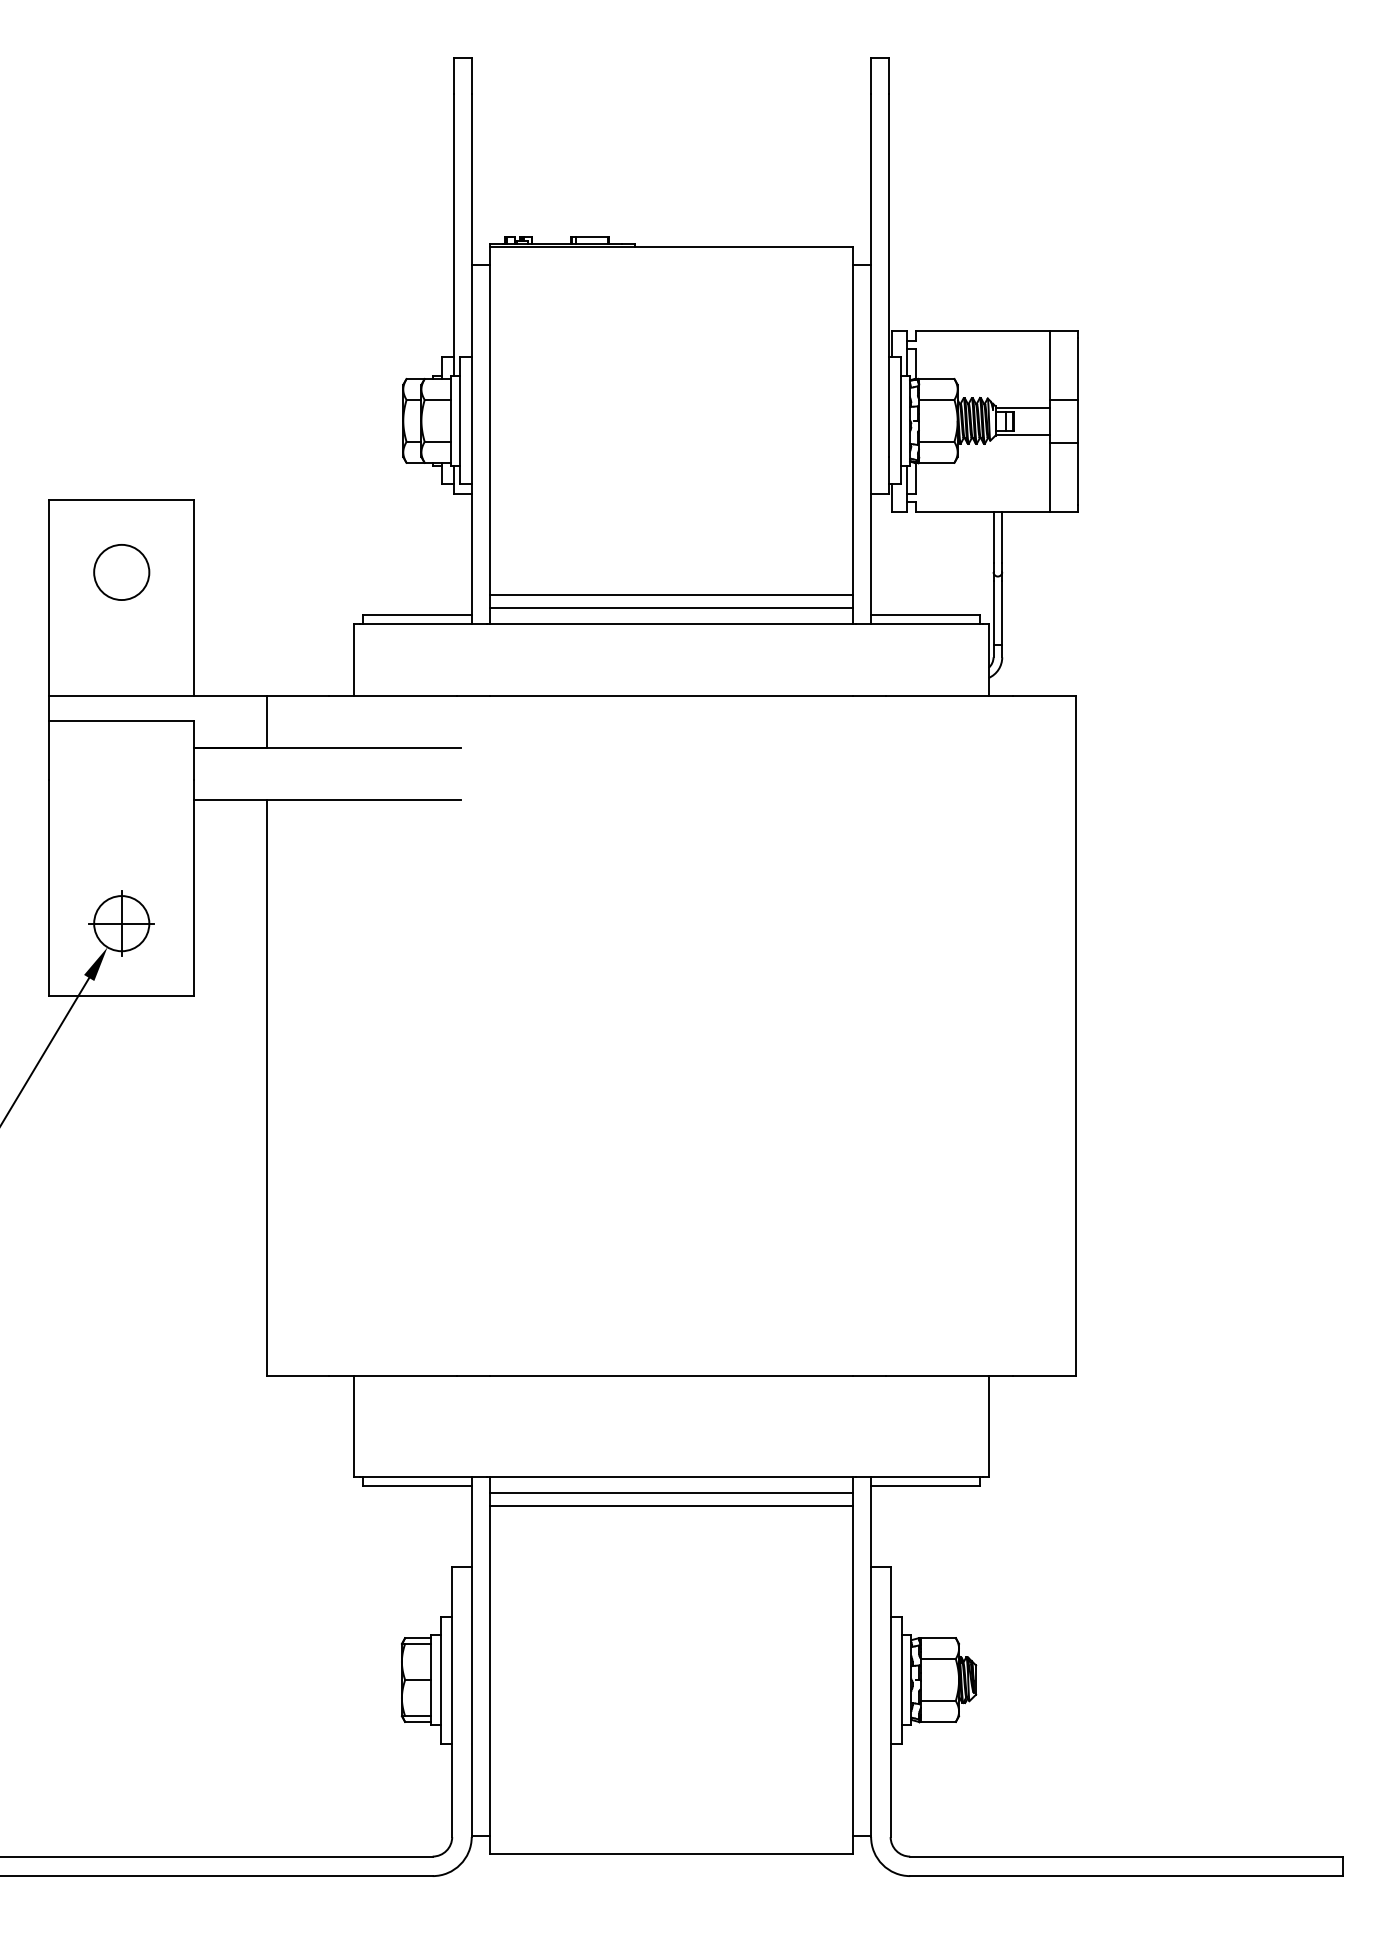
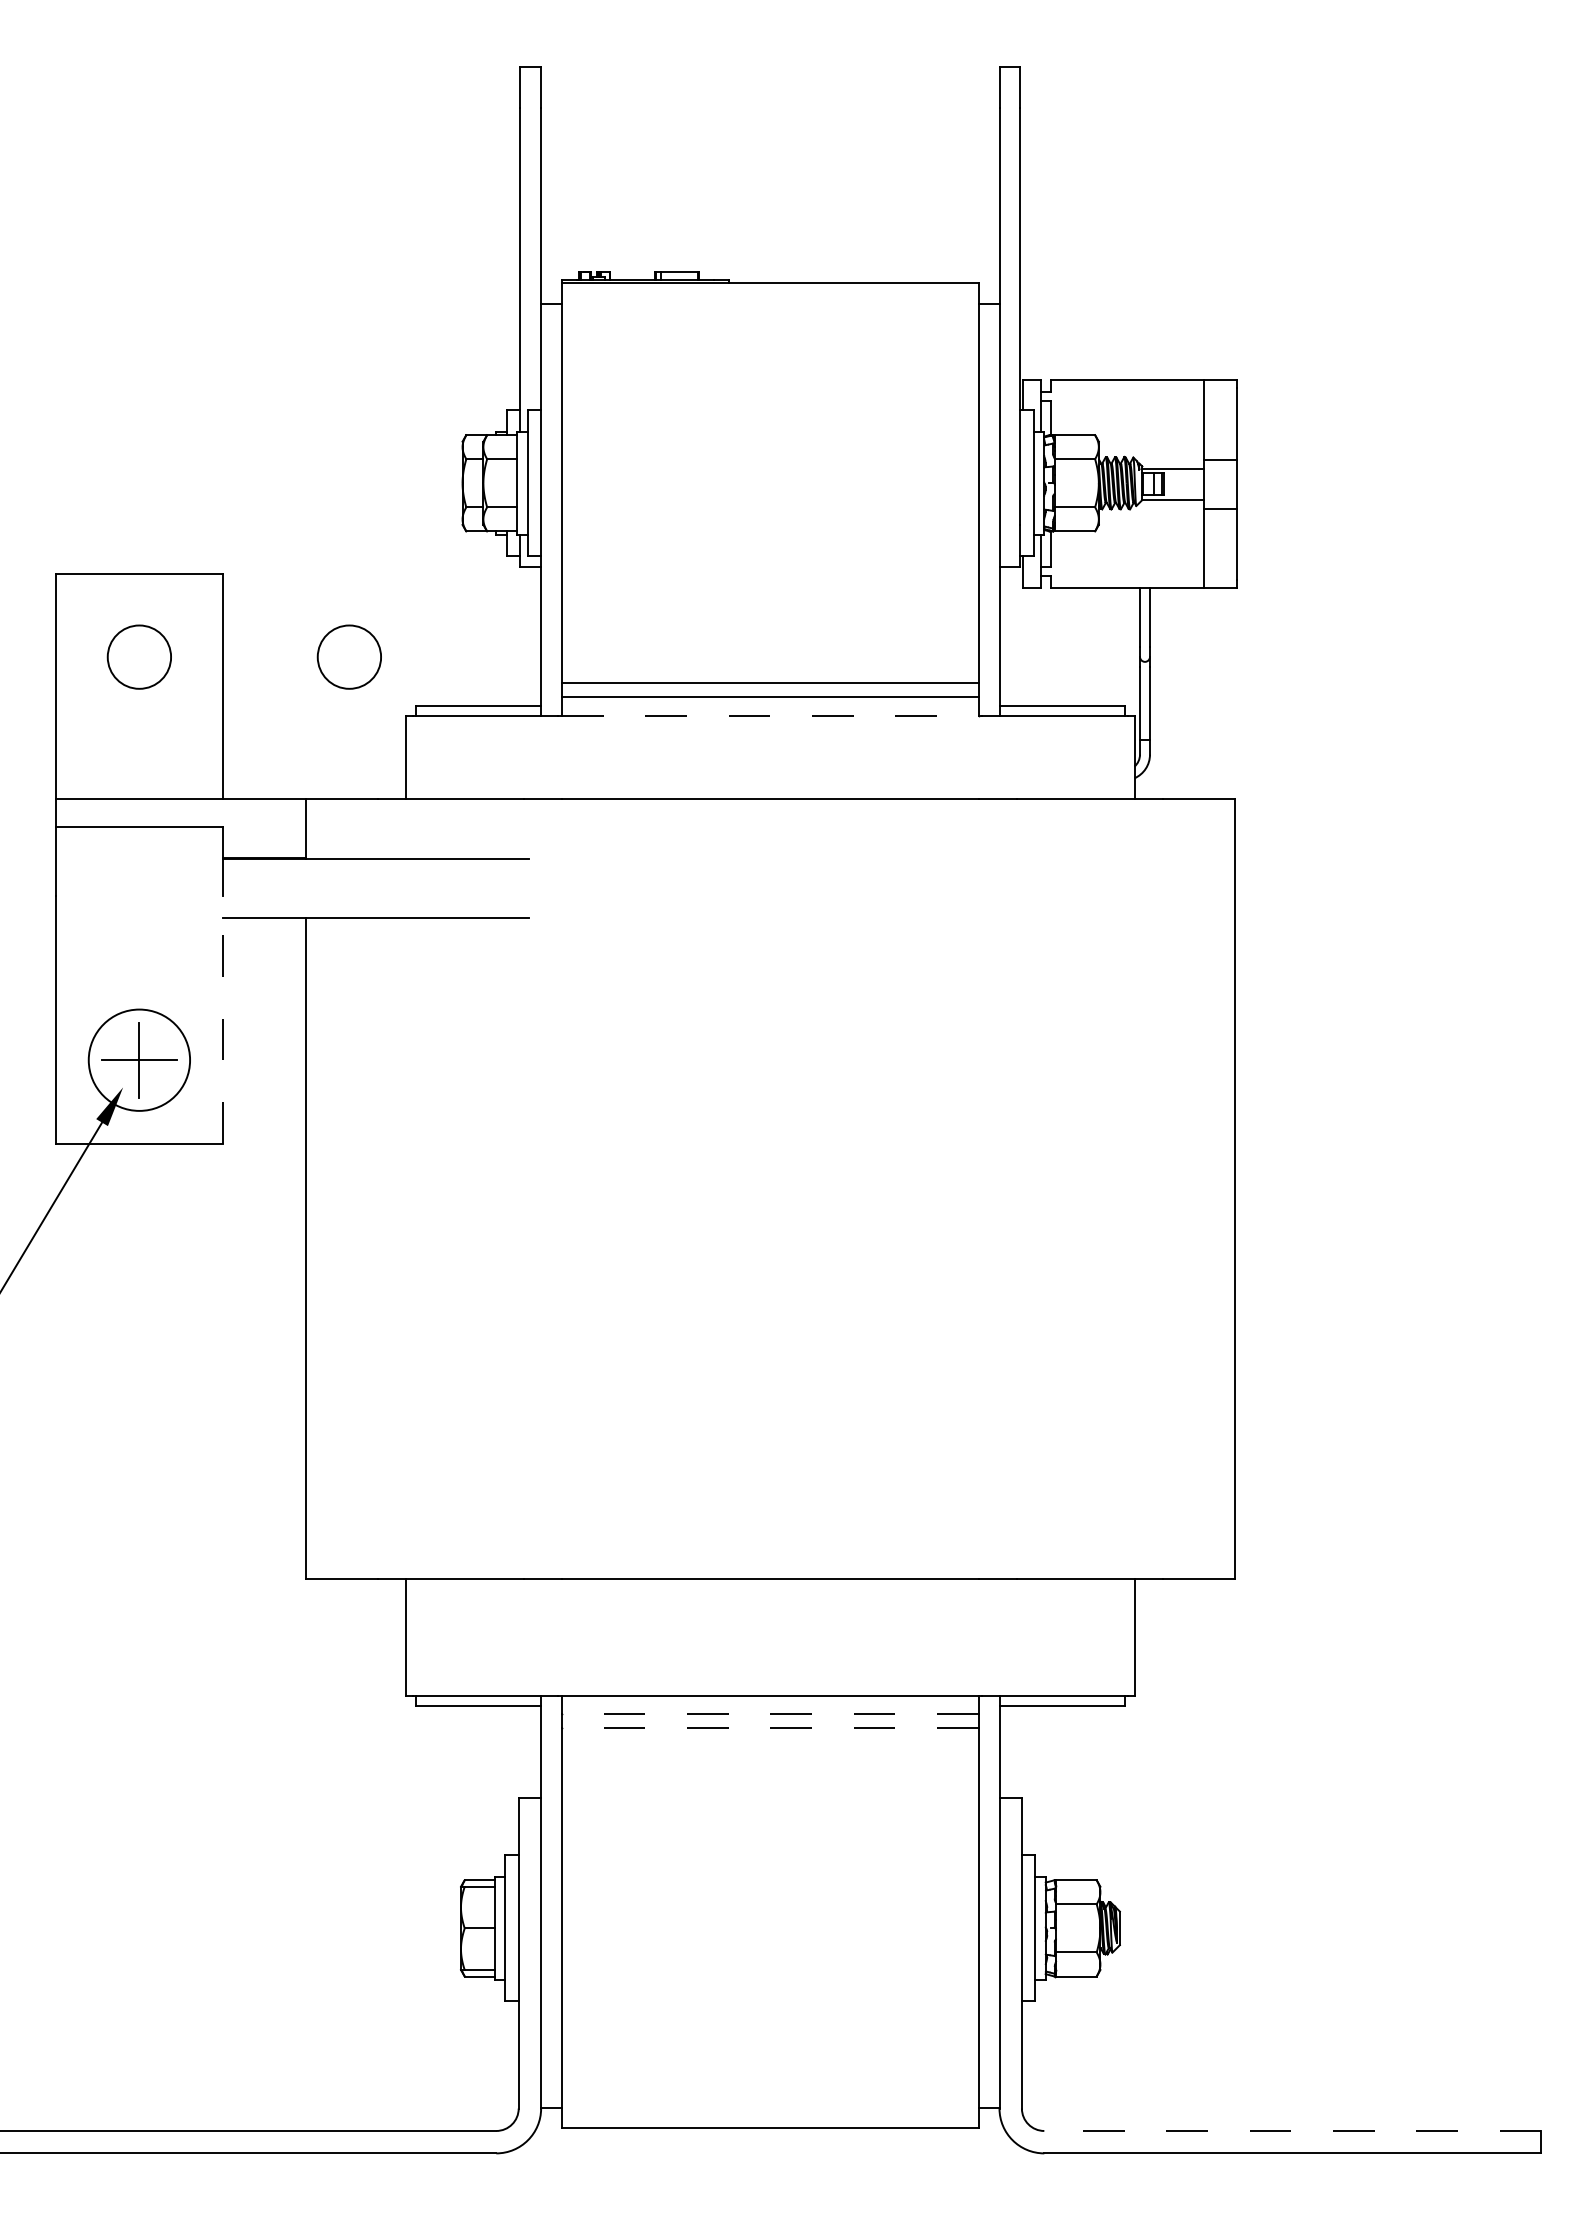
circle: (303, 571) -> (348, 656), added
line: (671, 623) -> (770, 715), solid -> dashed
line: (194, 888) -> (222, 1019), solid -> dashed
circle: (121, 922) -> (139, 1059), size x1.6
line: (670, 1493) -> (769, 1714), solid -> dashed
line: (670, 1505) -> (769, 1728), solid -> dashed
line: (1126, 1856) -> (1292, 2130), solid -> dashed

